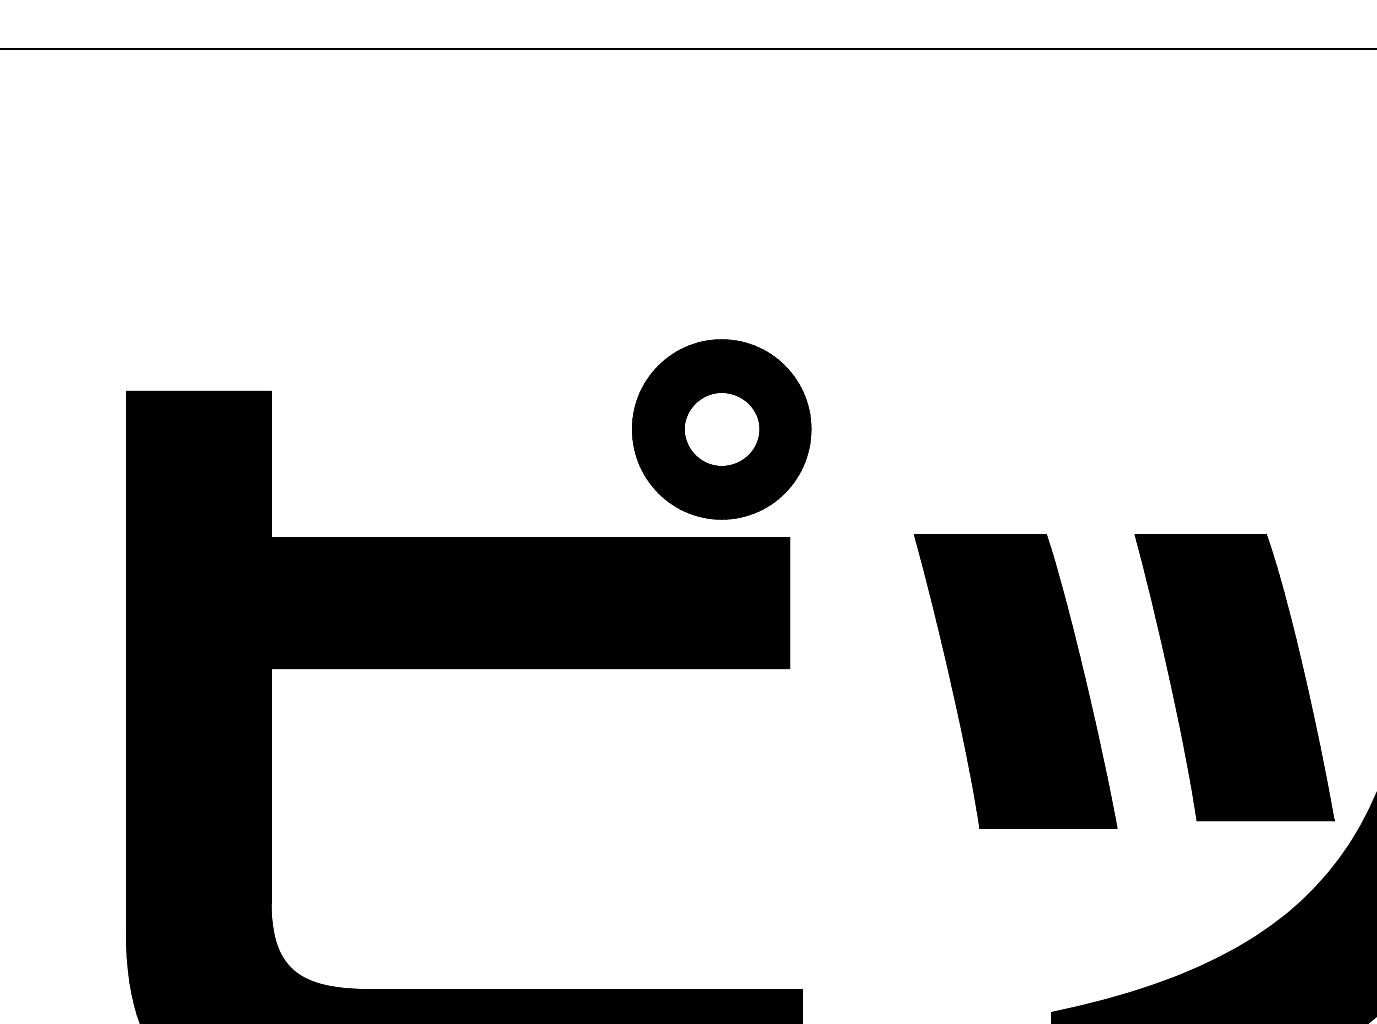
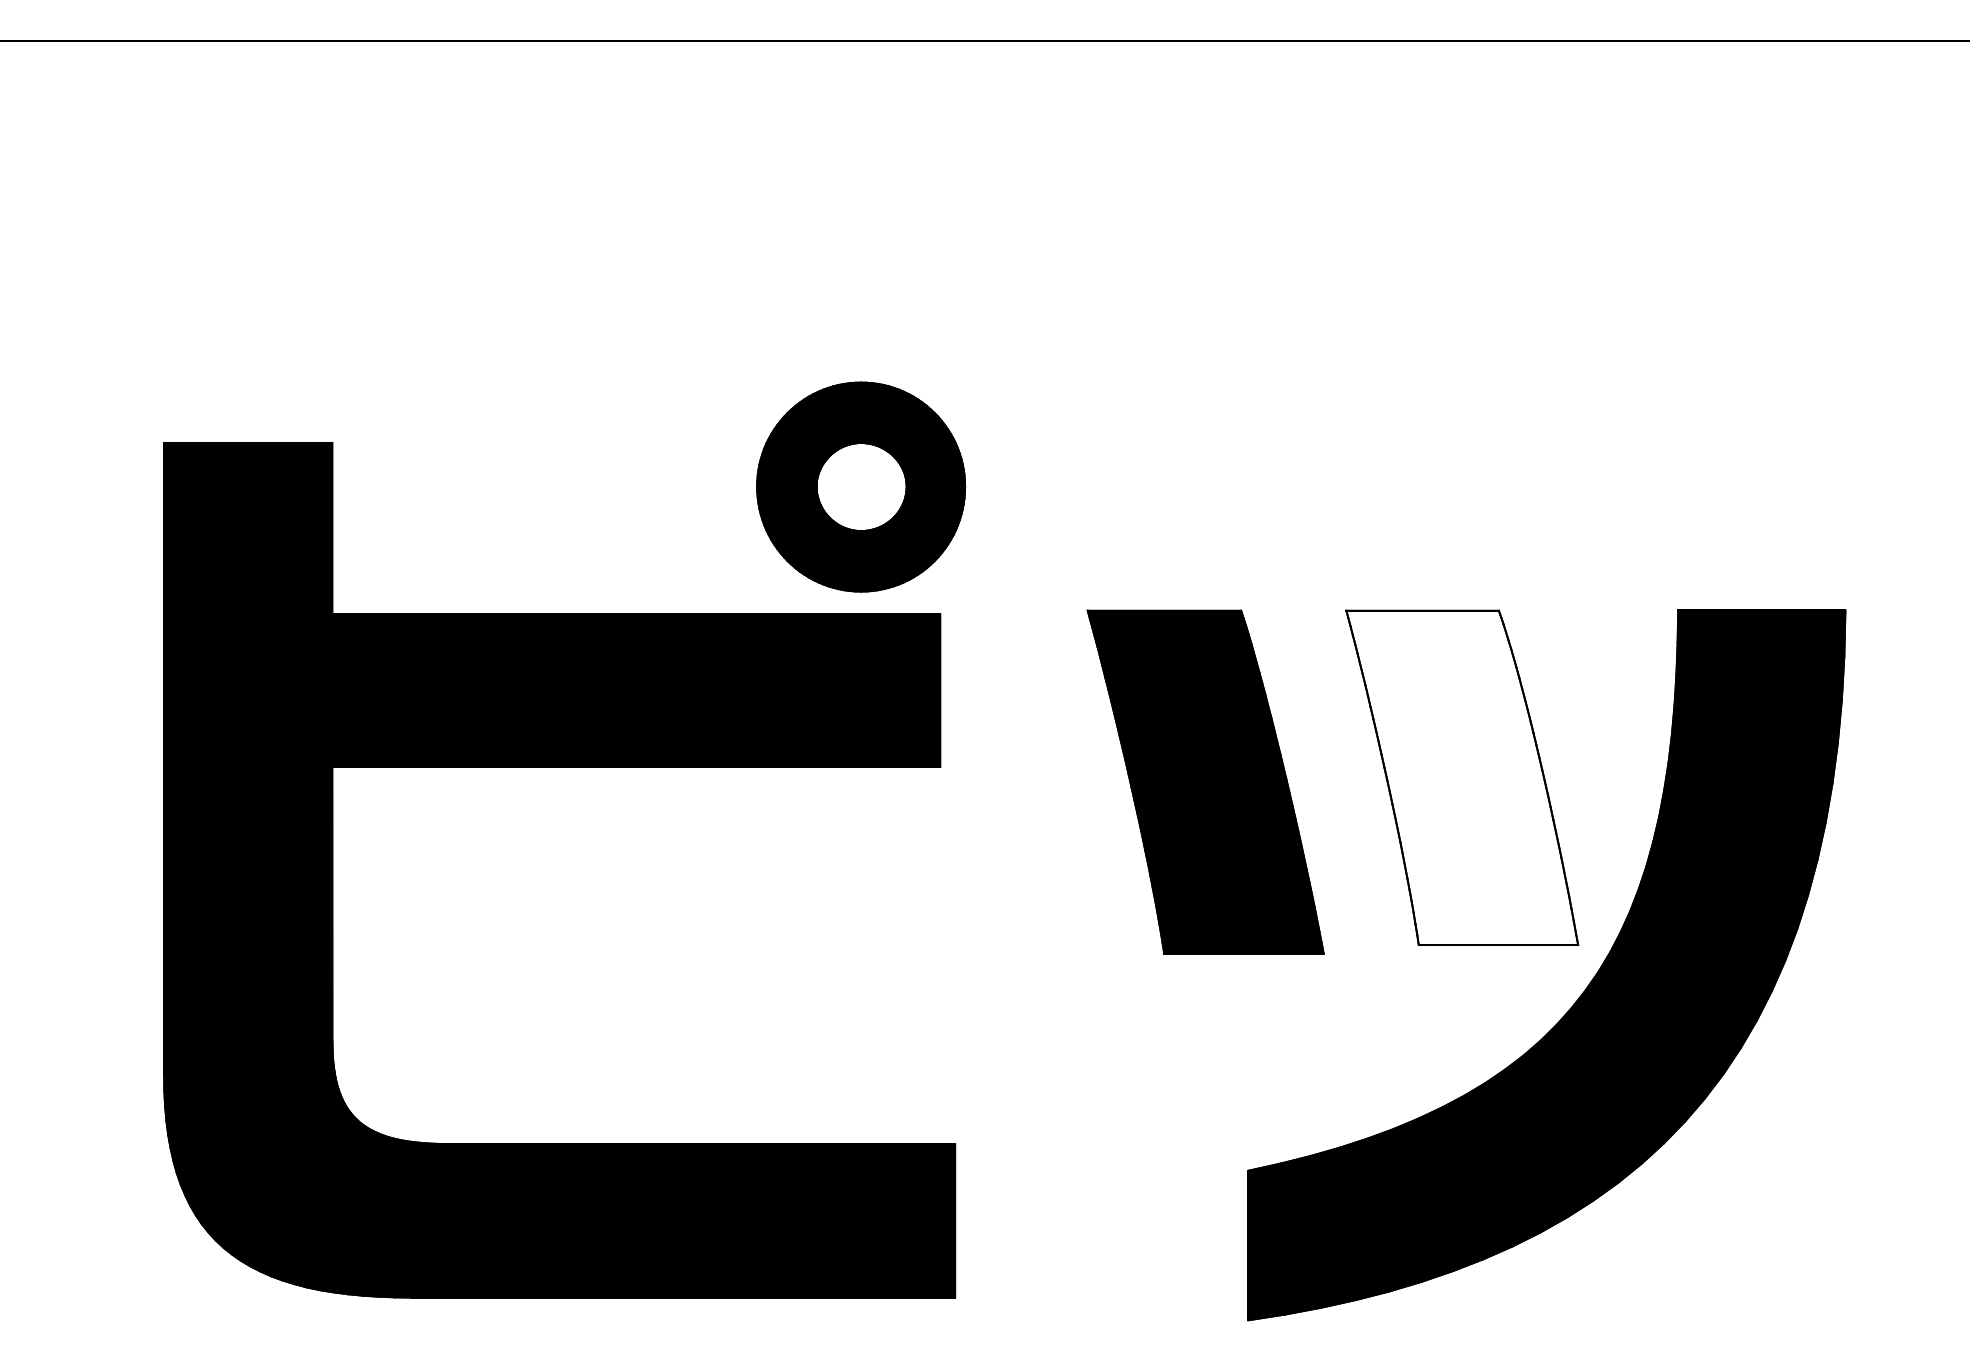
fill: (1234, 677) -> (1462, 777), removed

